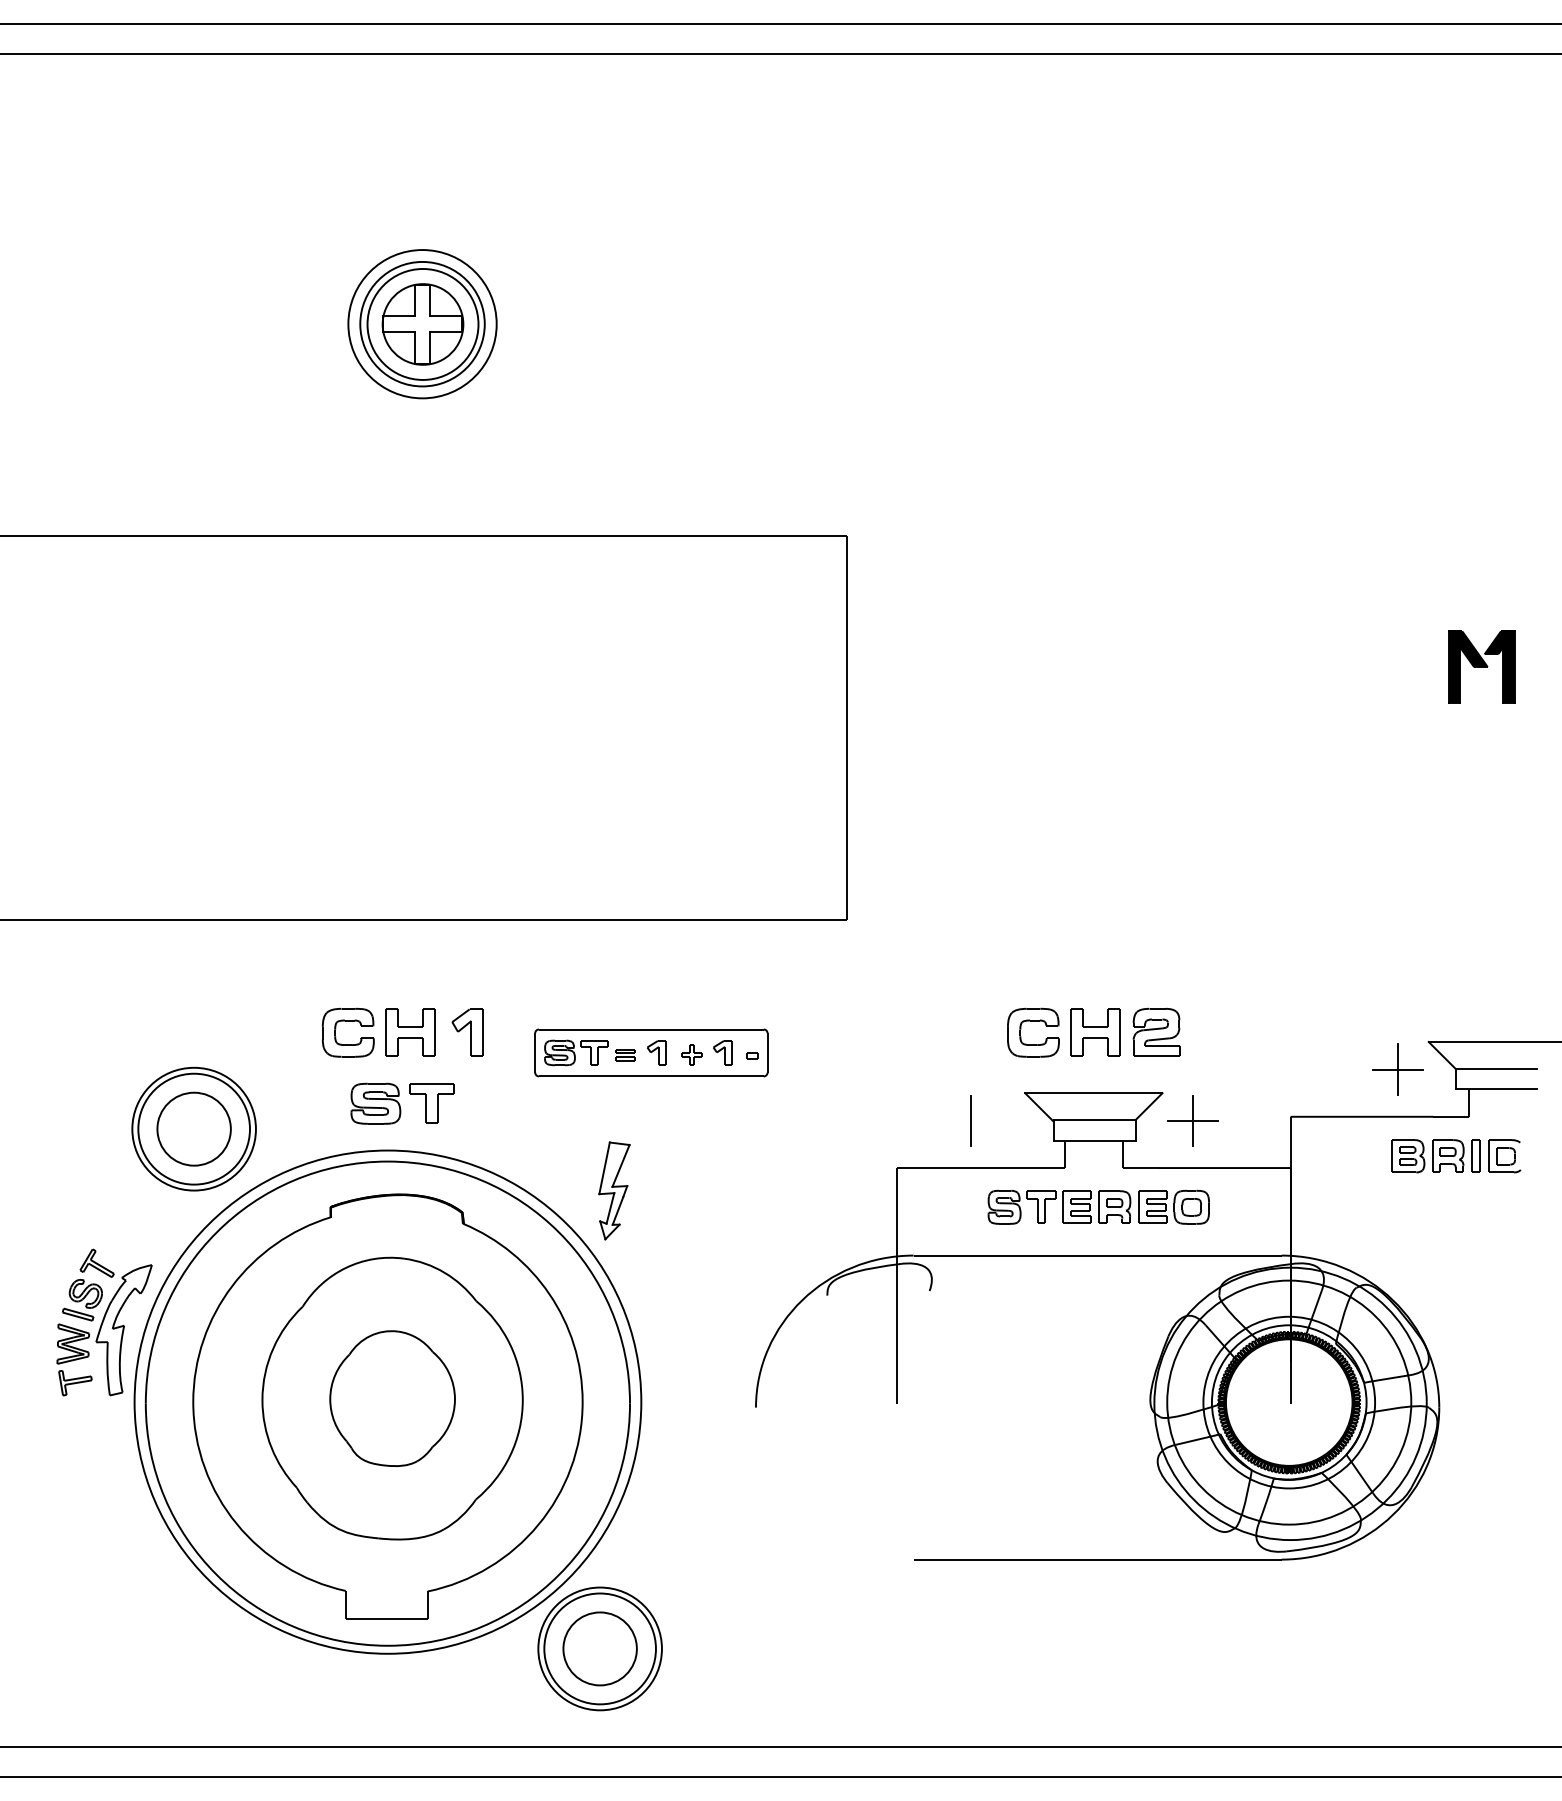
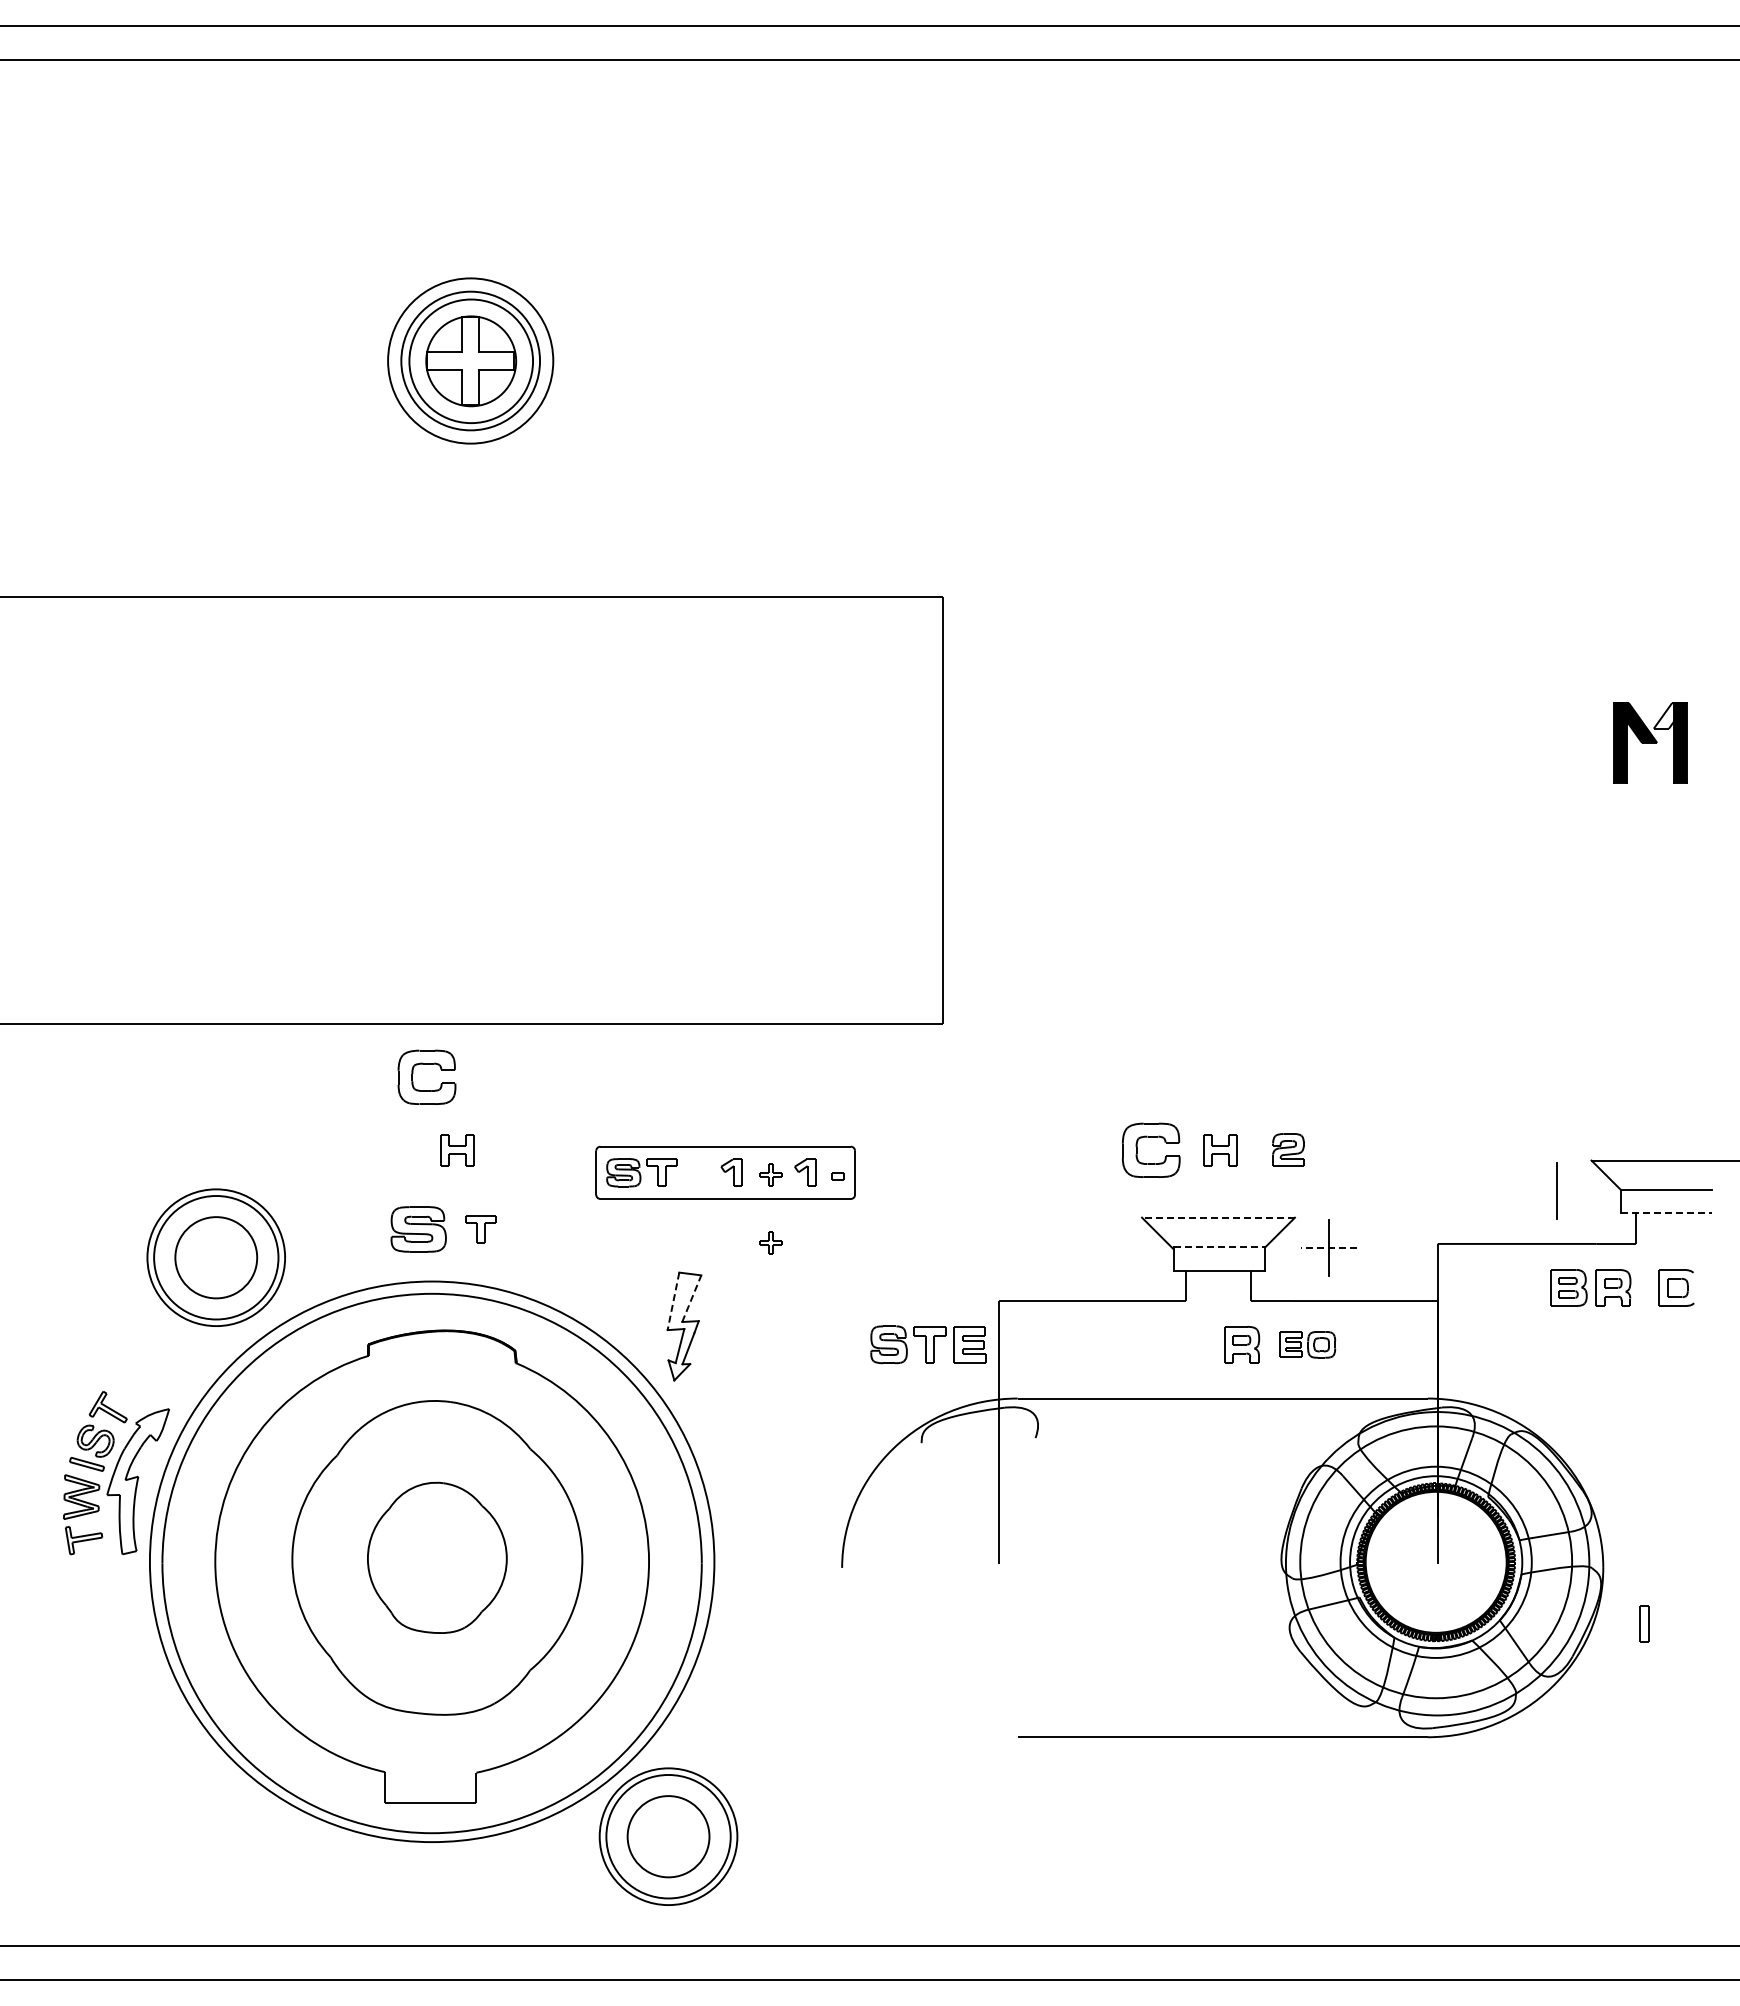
fill: (1499, 642) -> (1670, 715), removed
part: (347, 1021) -> (426, 1064), moved
part: (410, 1032) -> (457, 1149), size x0.6
part: (467, 1032) -> (520, 1149), removed
part: (1095, 1032) -> (1220, 1149), size x0.6
part: (1156, 1032) -> (1288, 1149), size x0.6
part: (625, 1054) -> (696, 1174), removed
line: (1398, 1069) -> (1557, 1191), removed
line: (1496, 1089) -> (1666, 1213), solid -> dashed
line: (1093, 1093) -> (1218, 1217), solid -> dashed
part: (431, 1103) -> (480, 1229), size x0.6
part: (691, 1115) -> (770, 1242), added
line: (1094, 1119) -> (1219, 1247), solid -> dashed
line: (970, 1120) -> (1081, 1248), removed
line: (1192, 1120) -> (1328, 1248), solid -> dashed
part: (1476, 1155) -> (1644, 1623), moved
line: (620, 1165) -> (691, 1298), solid -> dashed
line: (604, 1168) -> (673, 1301), solid -> dashed
part: (1039, 1207) -> (928, 1344), moved
part: (1173, 1207) -> (1307, 1344), size x0.7

